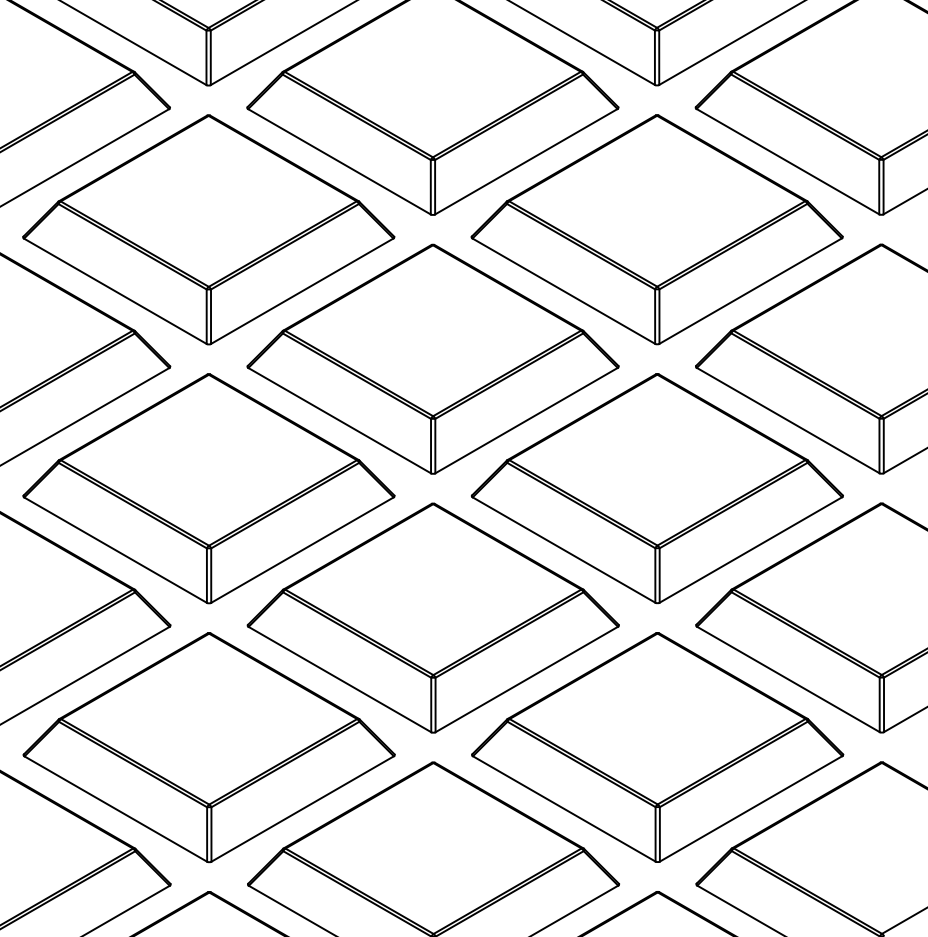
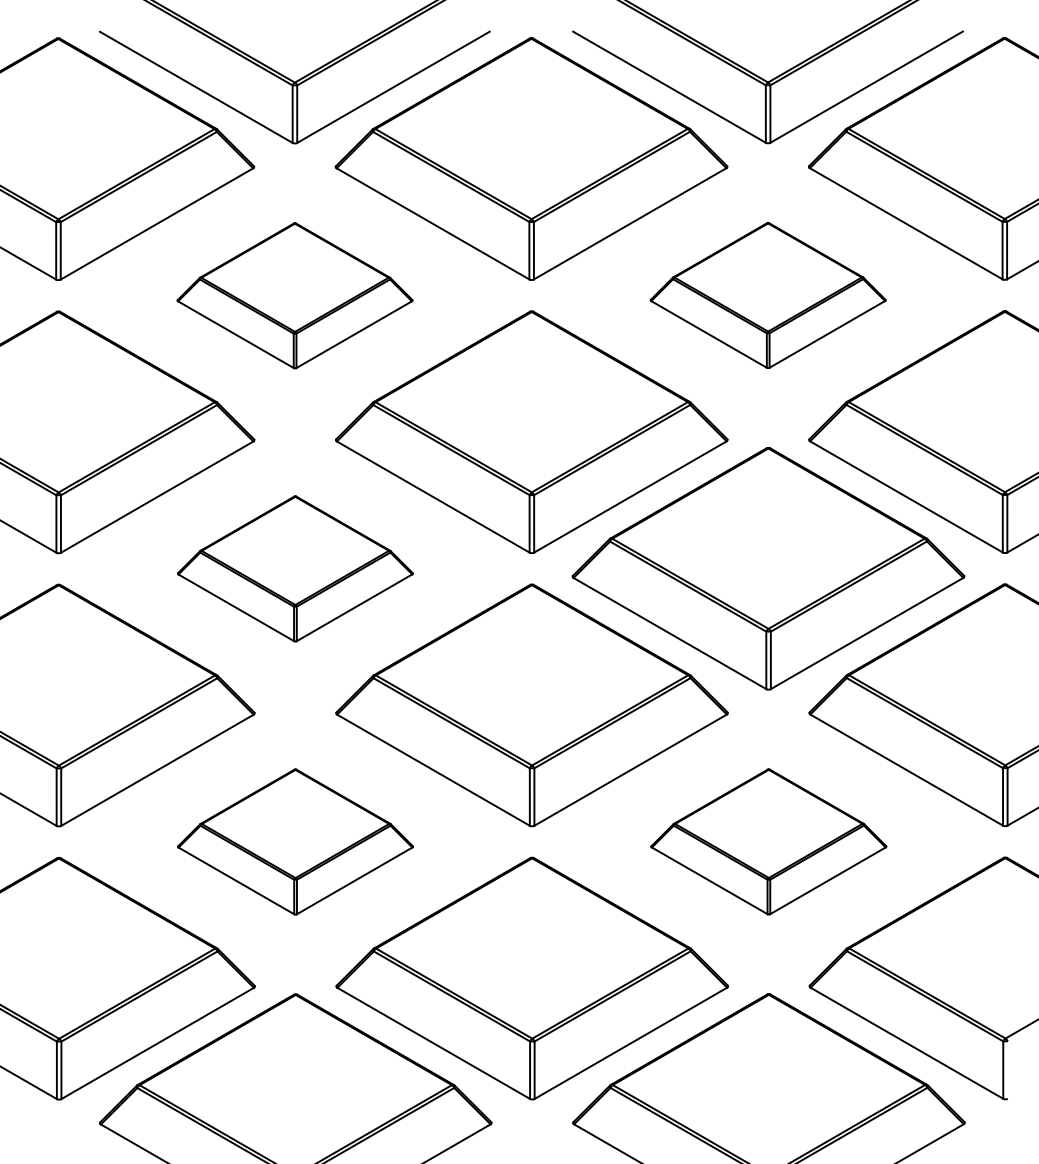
part: (208, 229) -> (294, 295), size x0.6
part: (656, 229) -> (767, 295), size x0.6
part: (209, 488) -> (295, 568), size x0.6
part: (209, 747) -> (295, 841), size x0.6
part: (657, 747) -> (768, 841), size x0.6

